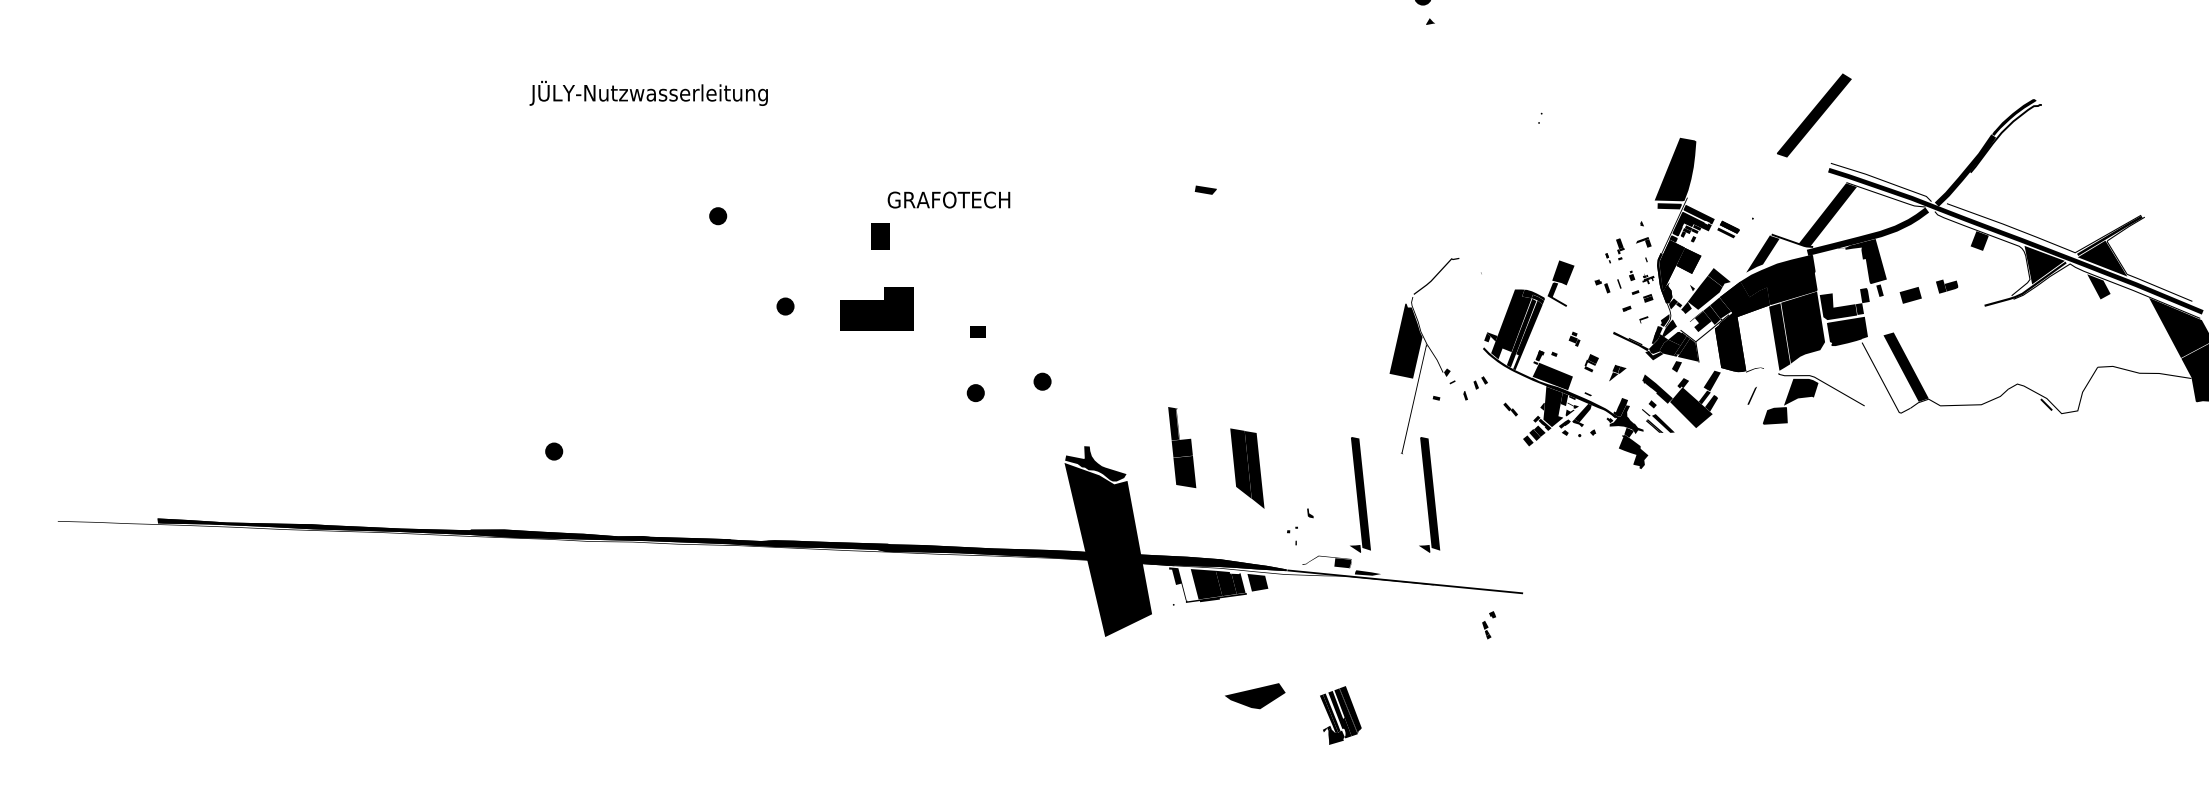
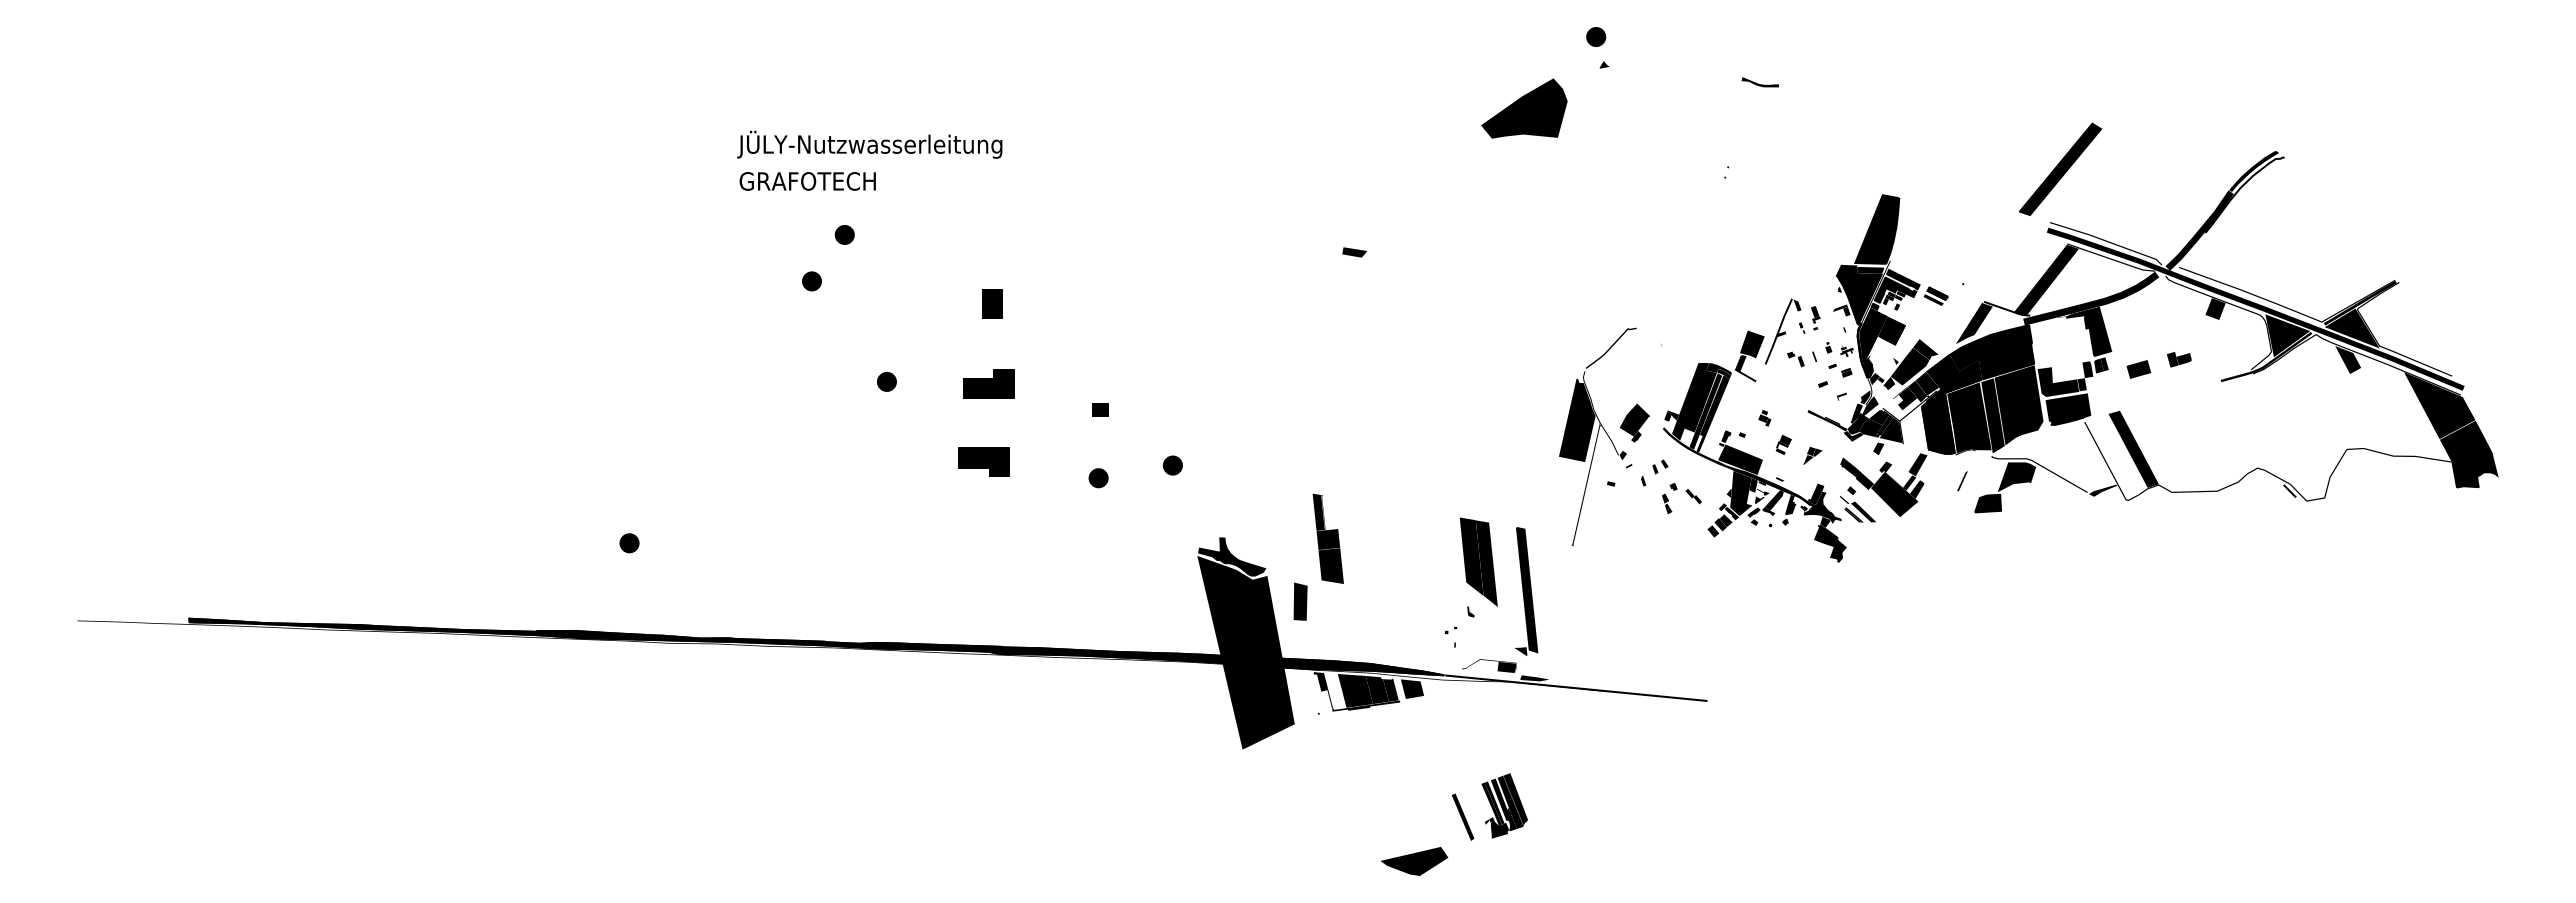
part: (1569, 37) -> (1759, 82), added
part: (1358, 60) -> (1524, 108), added
text: (648, 93) -> (869, 144), moved
part: (1814, 114) -> (2060, 168), moved
fill: (747, 174) -> (844, 234), added
text: (948, 200) -> (807, 181), moved
fill: (1659, 227) -> (1859, 294), added
part: (1591, 261) -> (1783, 331), added
fill: (1875, 291) -> (2099, 365), added
part: (876, 307) -> (988, 383), size x0.62
fill: (1758, 338) -> (1969, 417), added
part: (1457, 343) -> (1634, 422), added
part: (872, 378) -> (983, 461), added
fill: (1878, 404) -> (2102, 490), added
fill: (1597, 416) -> (1790, 504), added
part: (1247, 467) -> (1478, 561), moved
part: (1429, 494) -> (1603, 591), removed
fill: (1157, 503) -> (1300, 601), added
part: (1488, 625) -> (1669, 498), moved
part: (1255, 696) -> (1414, 861), moved
fill: (1302, 697) -> (1462, 816), added
part: (1340, 715) -> (1504, 805), moved

